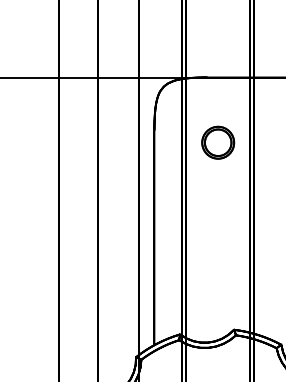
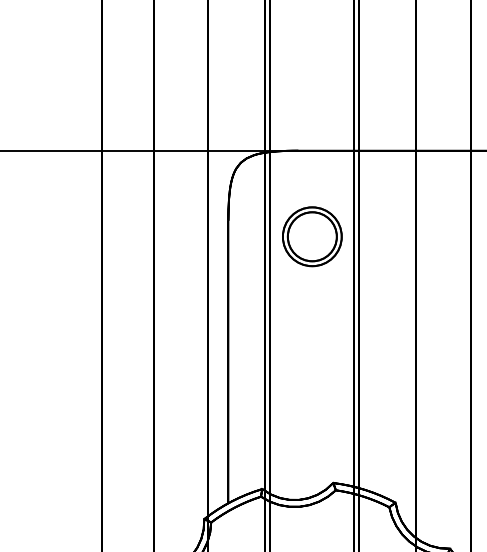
part: (218, 142) -> (312, 236), size x1.4

